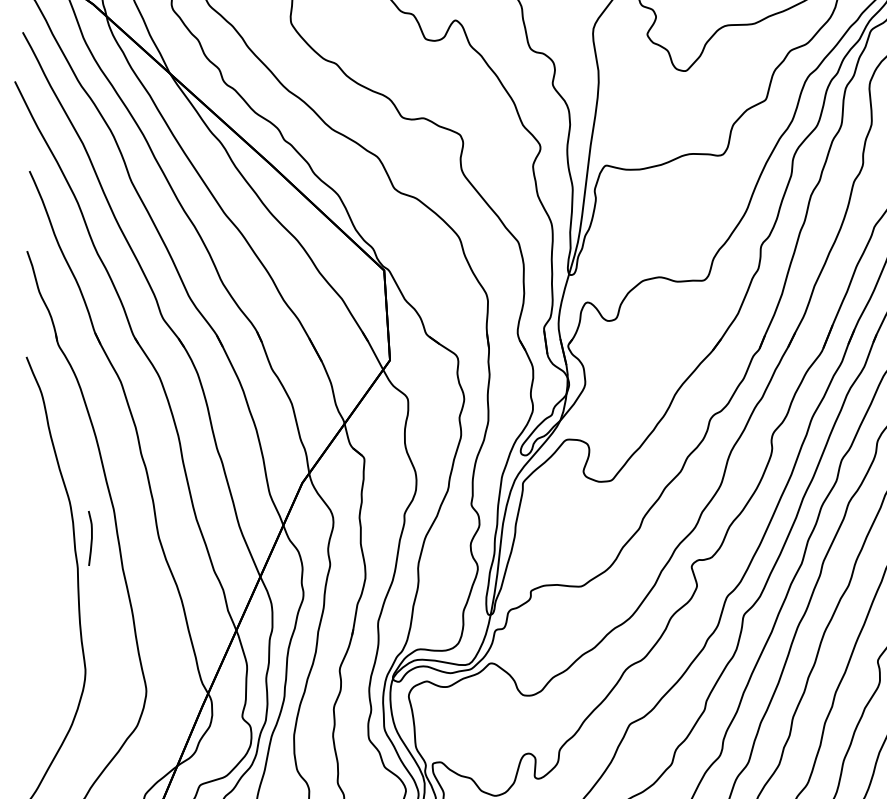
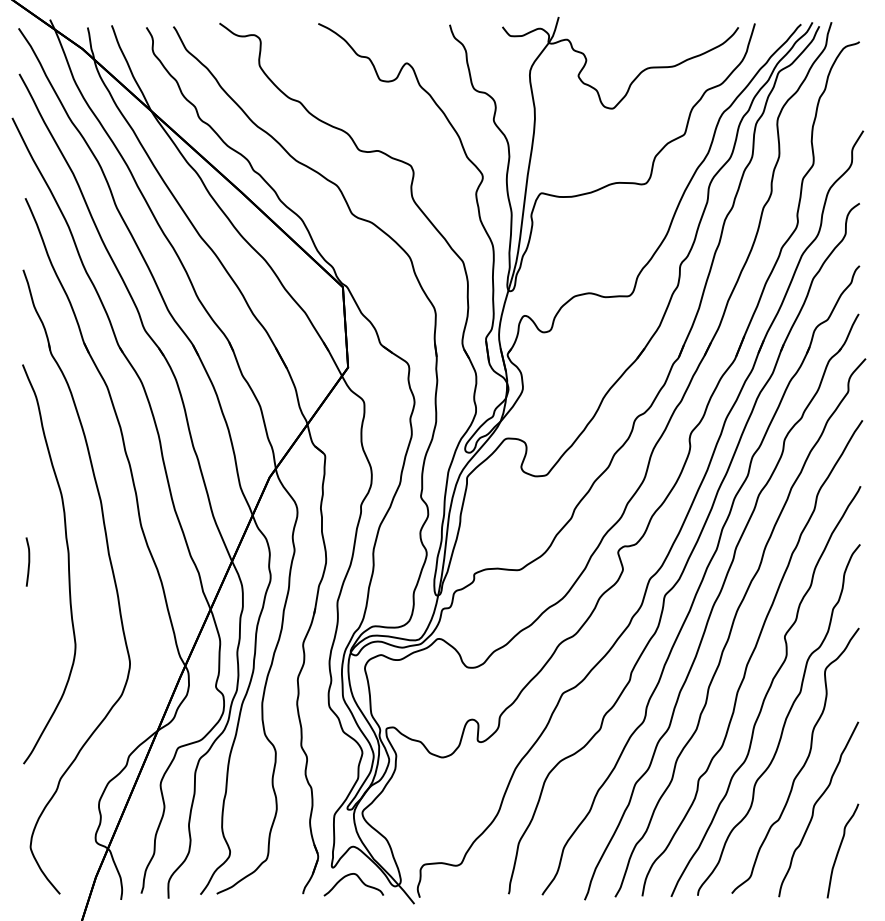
curve: (91, 537) -> (28, 561), moved

